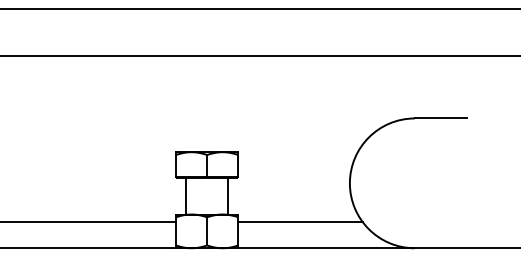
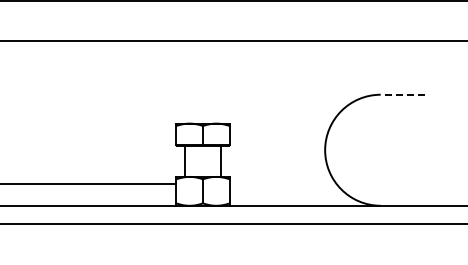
line: (440, 118) -> (402, 94), solid -> dashed
line: (300, 222) -> (282, 183), removed

